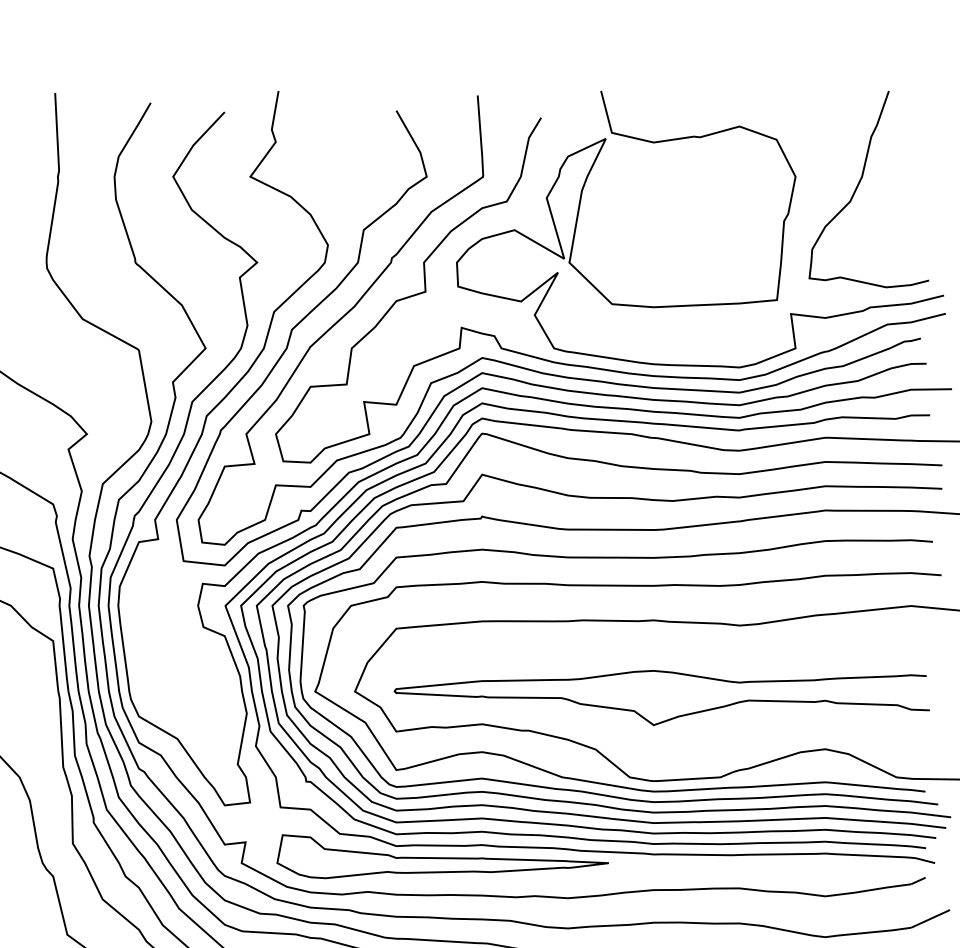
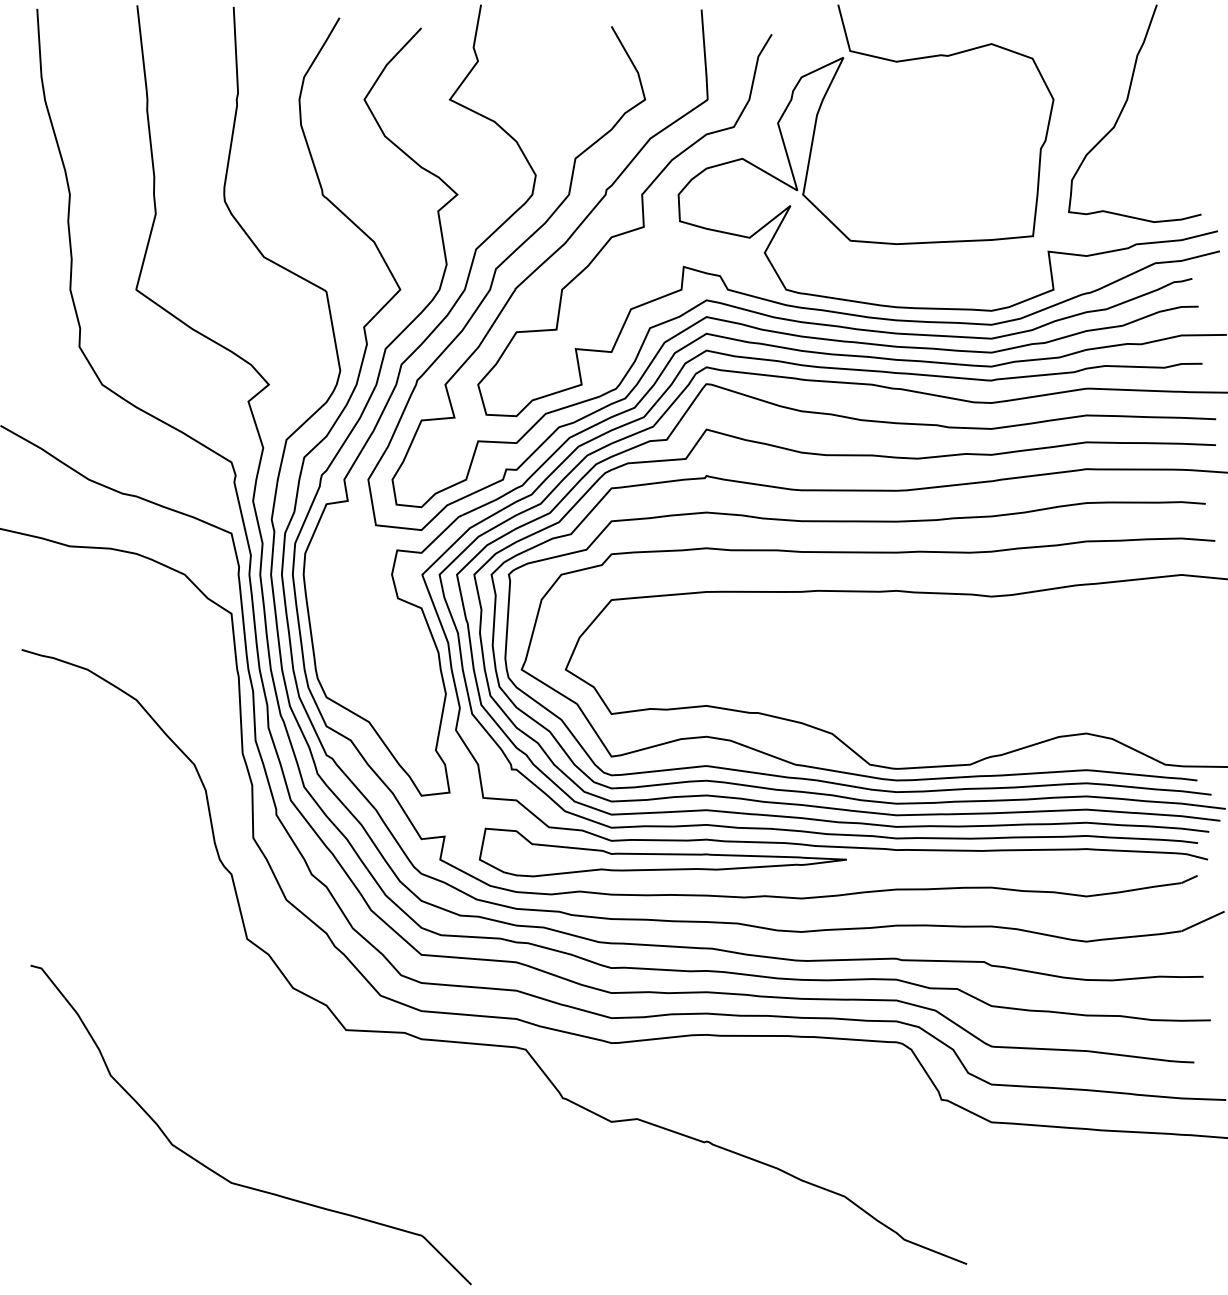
curve: (669, 718) -> (914, 699), removed

